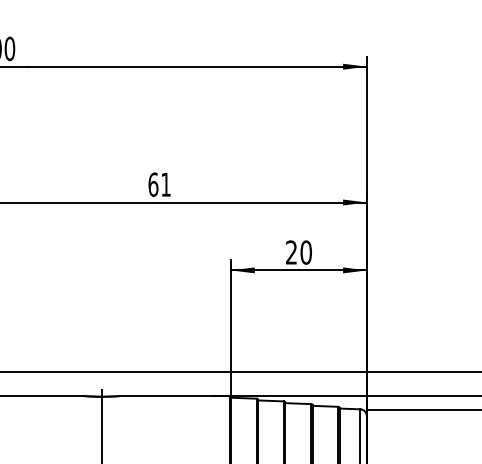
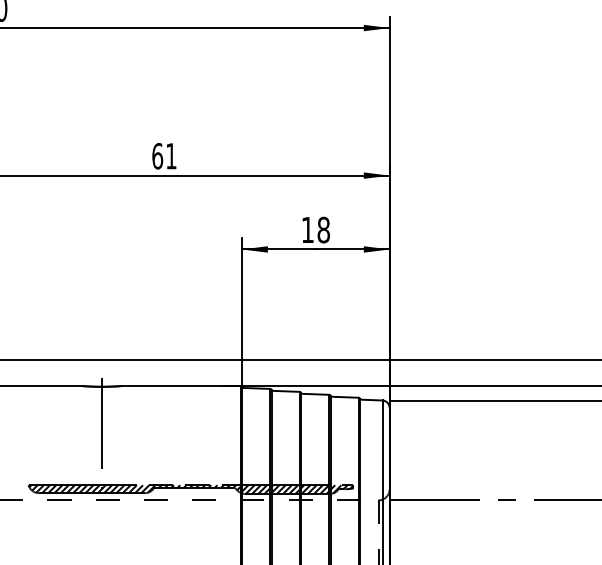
text: (298, 252) -> (315, 229), 20 -> 18

